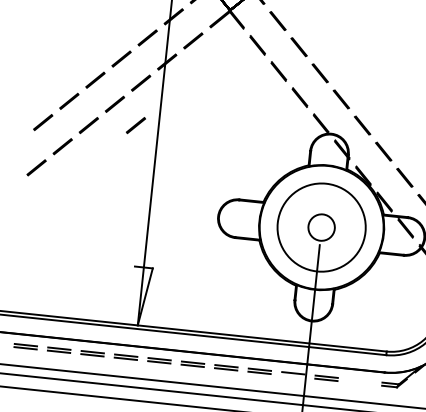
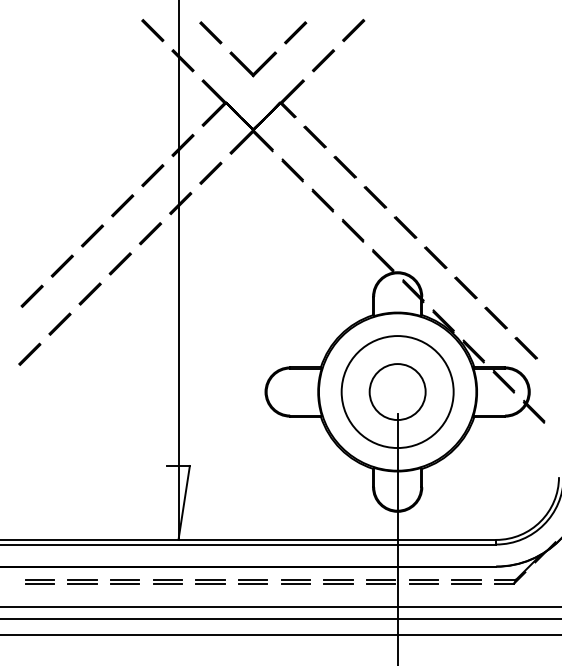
line: (135, 125) -> (149, 287), removed
circle: (321, 227) -> (397, 392), size x1.67
line: (293, 376) -> (381, 583), added
part: (359, 381) -> (466, 581), added

